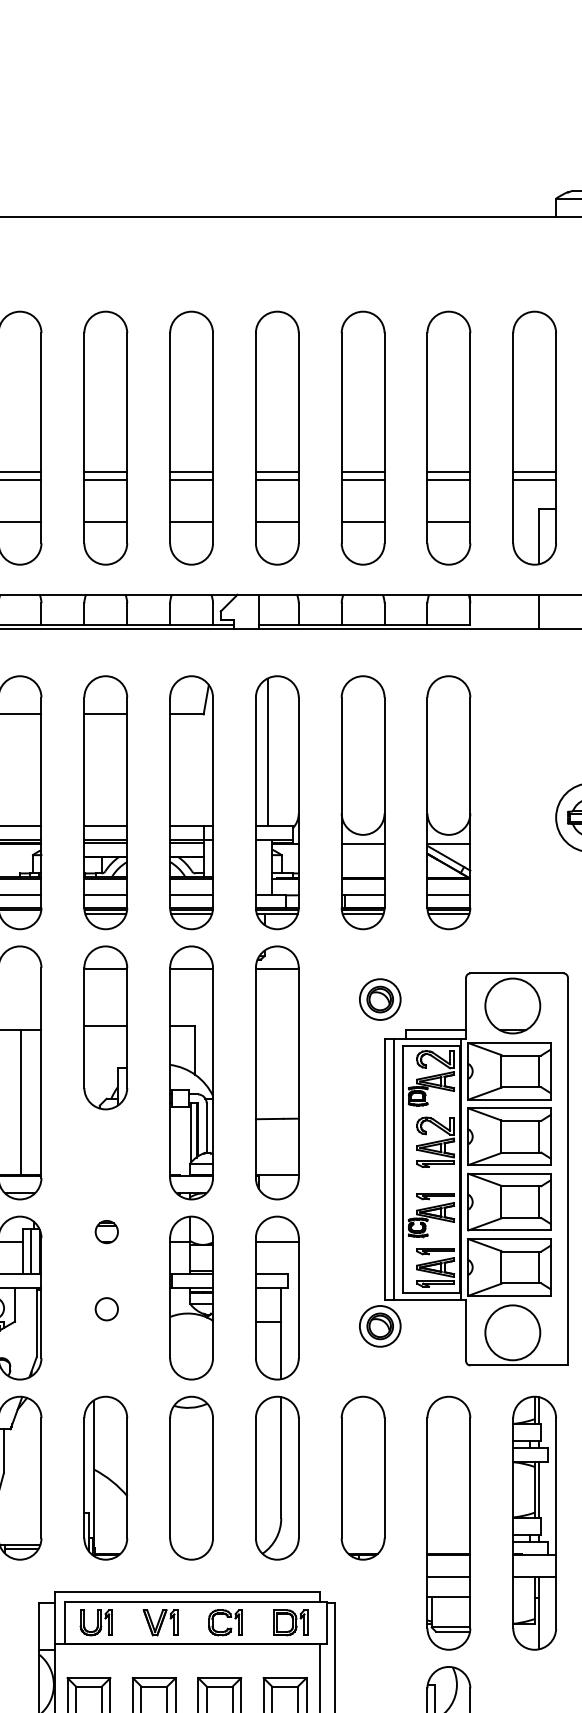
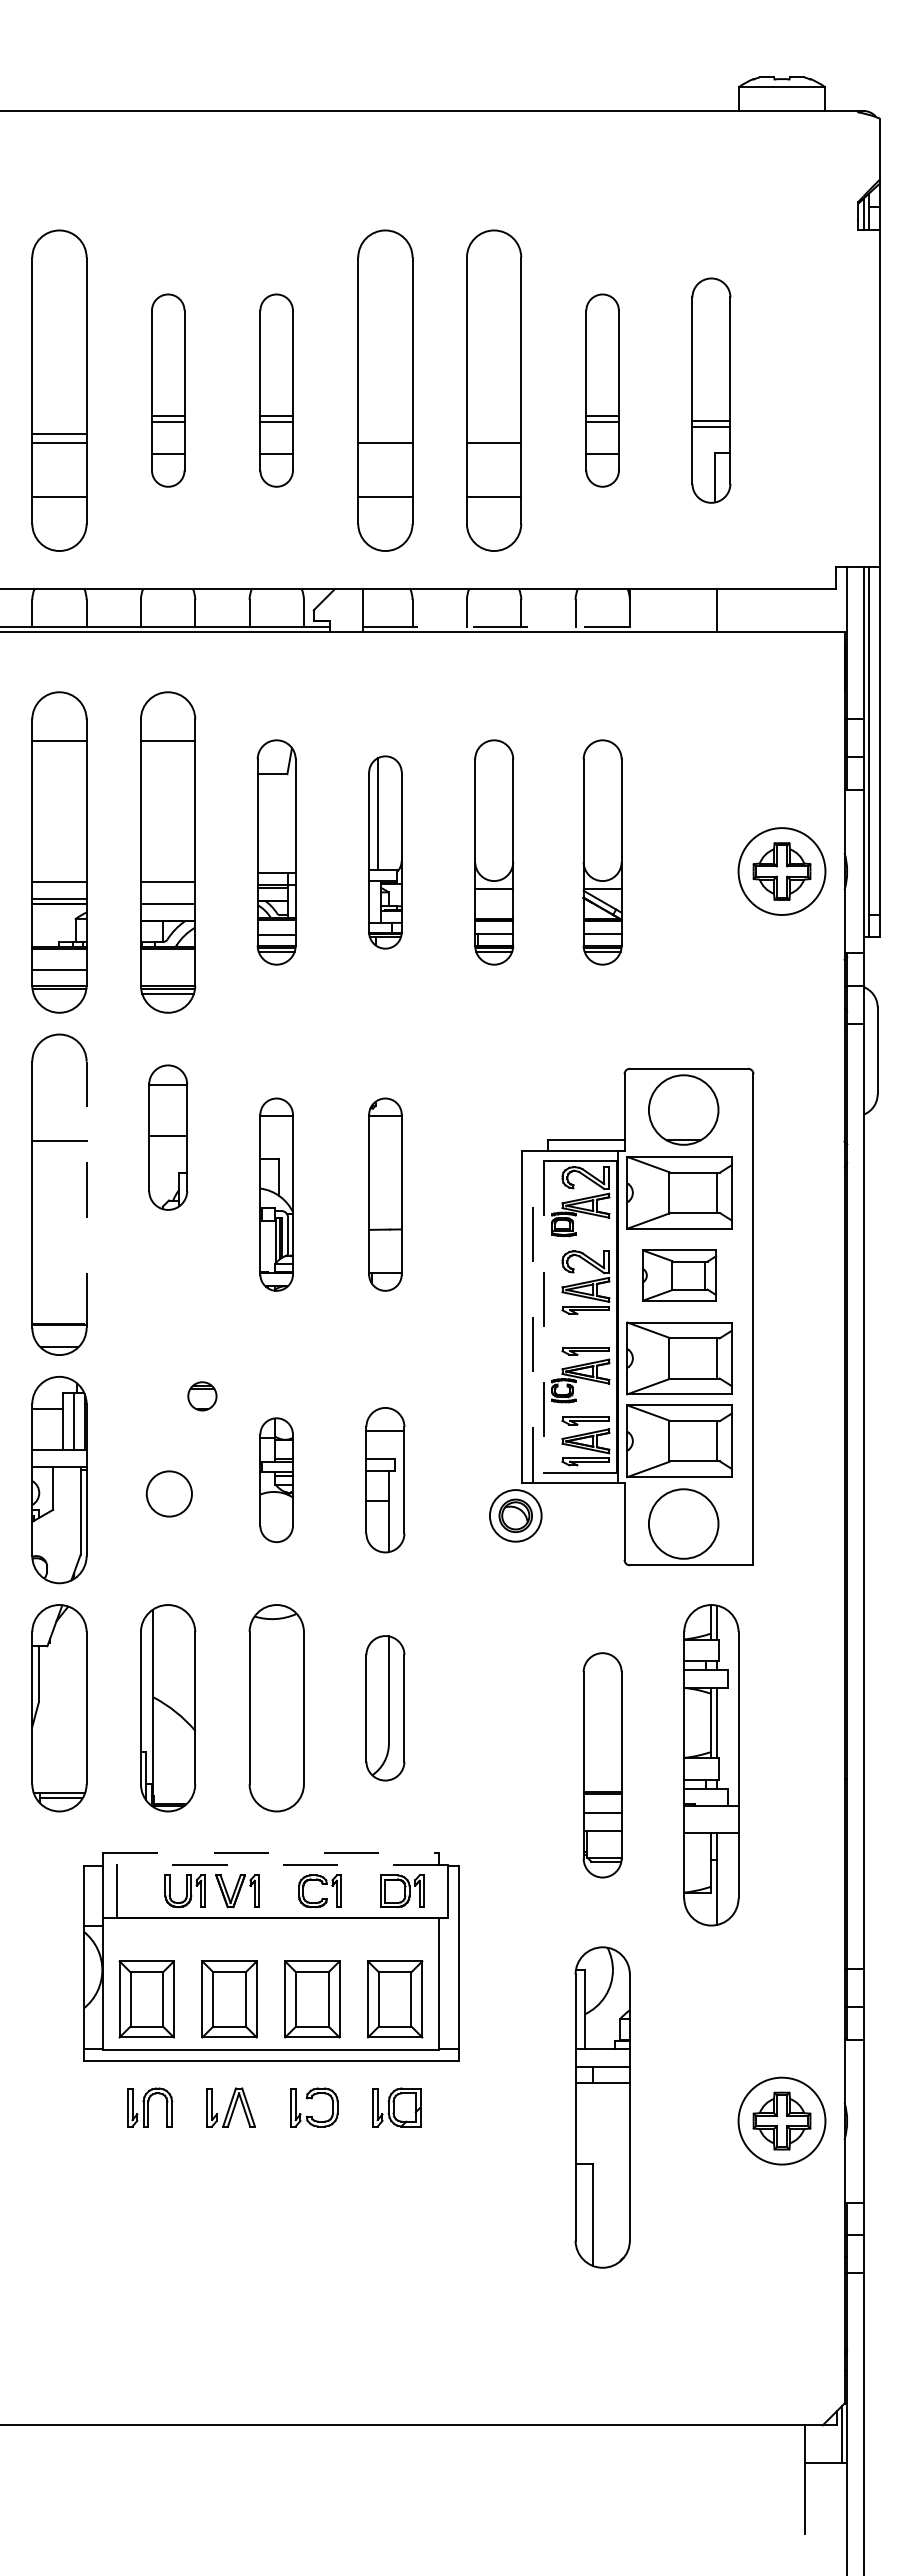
part: (106, 438) -> (168, 390), size x0.6
part: (191, 438) -> (276, 390), size x0.6
part: (448, 438) -> (602, 390), size x0.6
part: (534, 438) -> (711, 390), size x0.7
line: (277, 471) -> (385, 433), removed
line: (362, 471) -> (493, 433), removed
line: (365, 625) -> (496, 627), solid -> dashed
part: (191, 802) -> (276, 852), size x0.7
part: (277, 802) -> (385, 852), size x0.6
part: (363, 802) -> (494, 852), size x0.7
part: (448, 802) -> (602, 852), size x0.7
line: (105, 839) -> (167, 899), removed
line: (105, 895) -> (167, 969), removed
part: (380, 999) -> (515, 1101), removed
part: (106, 1027) -> (168, 1137), size x0.7
line: (41, 1072) -> (86, 1194), solid -> dashed
part: (191, 1072) -> (276, 1194), size x0.6
part: (277, 1072) -> (385, 1194), size x0.6
line: (21, 1102) -> (61, 1232), removed
part: (509, 1136) -> (679, 1275), size x0.7
line: (393, 1169) -> (532, 1317), solid -> dashed
line: (402, 1169) -> (544, 1317), solid -> dashed
part: (106, 1232) -> (202, 1396), moved
part: (191, 1298) -> (276, 1480), size x0.6
part: (277, 1298) -> (385, 1480), size x0.7
circle: (106, 1309) -> (169, 1494), size x1.6
part: (277, 1478) -> (385, 1708), size x0.7
part: (363, 1478) -> (494, 1708), removed
part: (448, 1523) -> (602, 1765), size x0.7
line: (187, 1592) -> (271, 1852), solid -> dashed
line: (196, 1602) -> (282, 1865), solid -> dashed
part: (95, 1622) -> (184, 1891), moved

